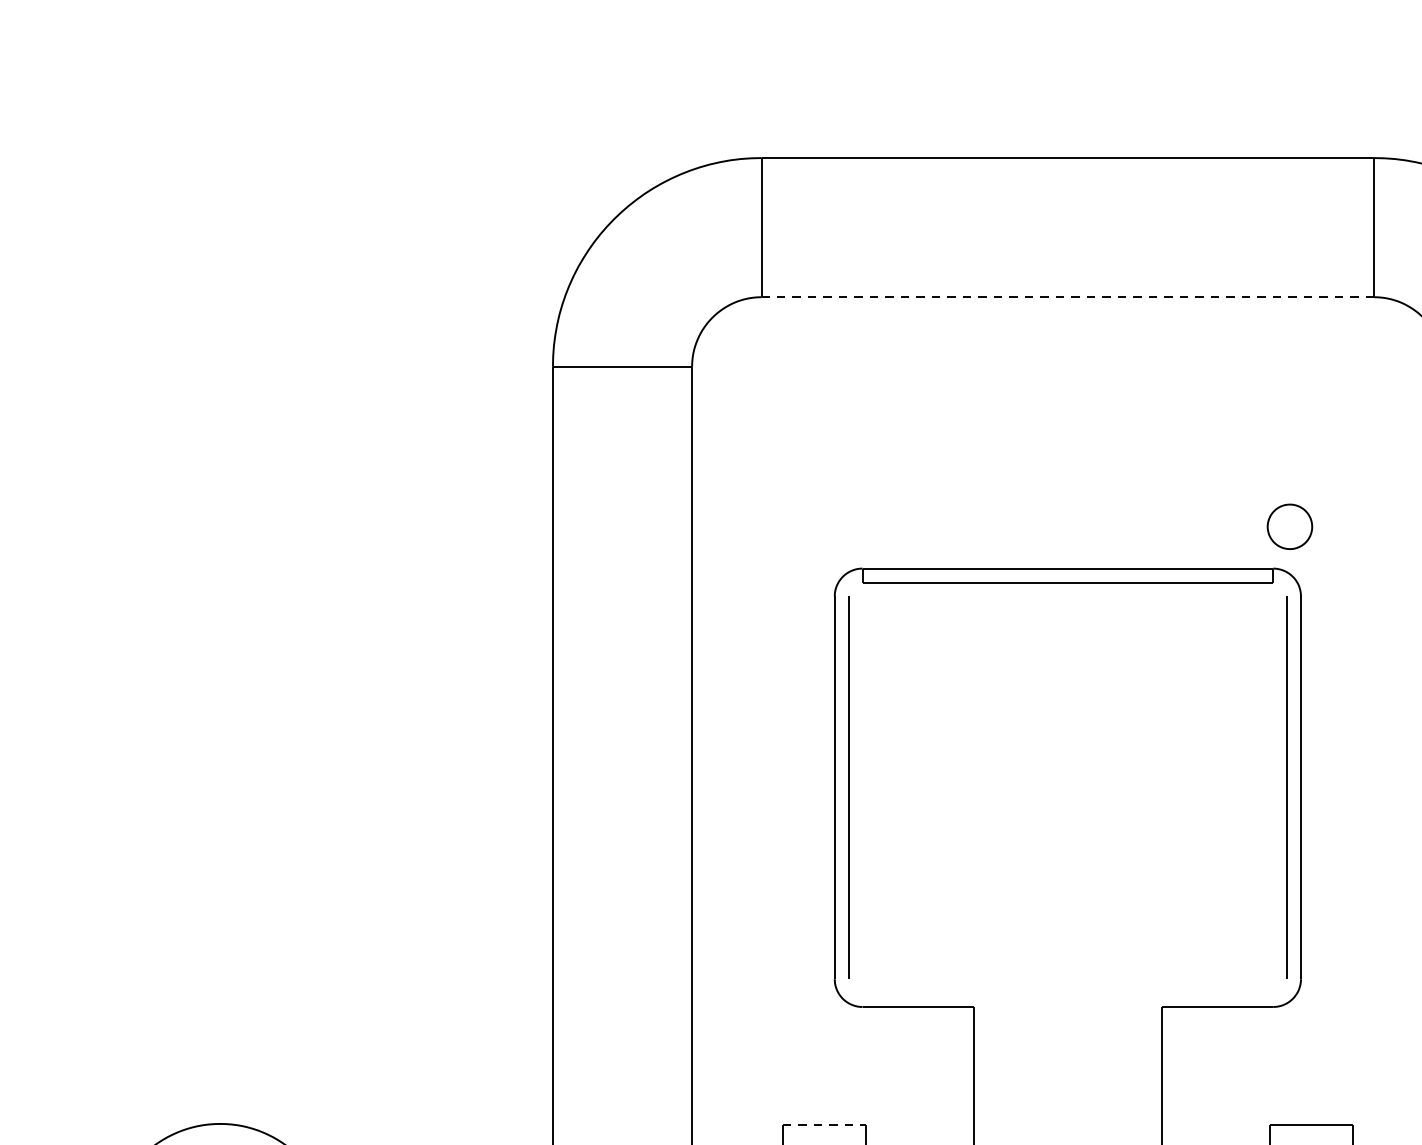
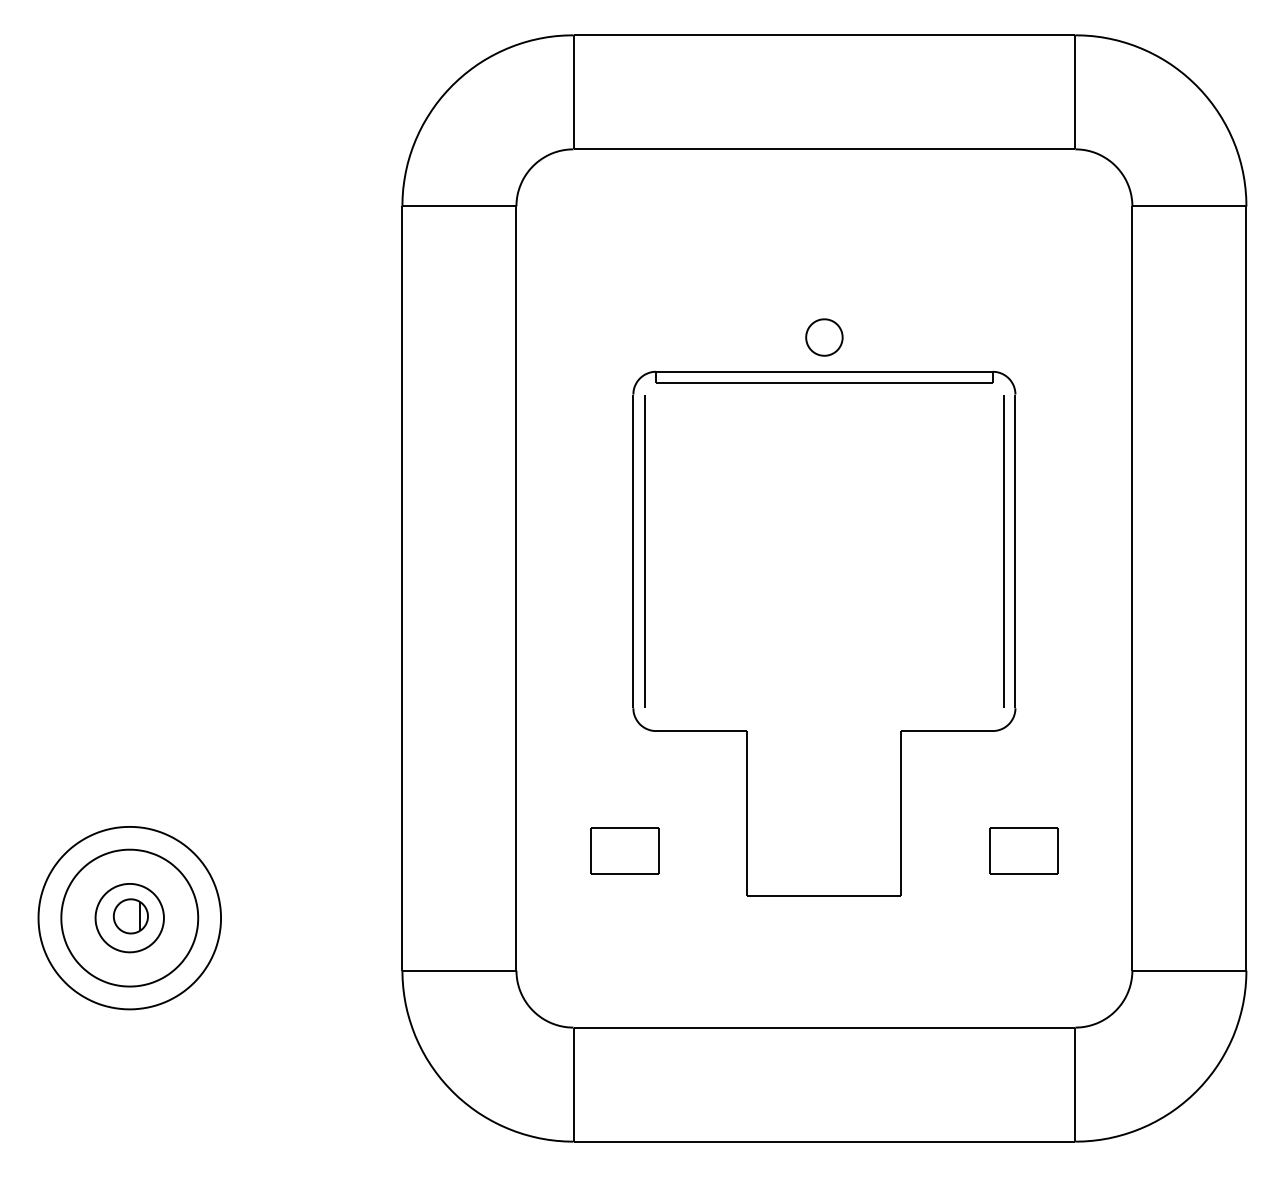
line: (1067, 297) -> (824, 149), dashed -> solid
part: (1290, 526) -> (824, 337), moved
line: (825, 1125) -> (625, 828), dashed -> solid

